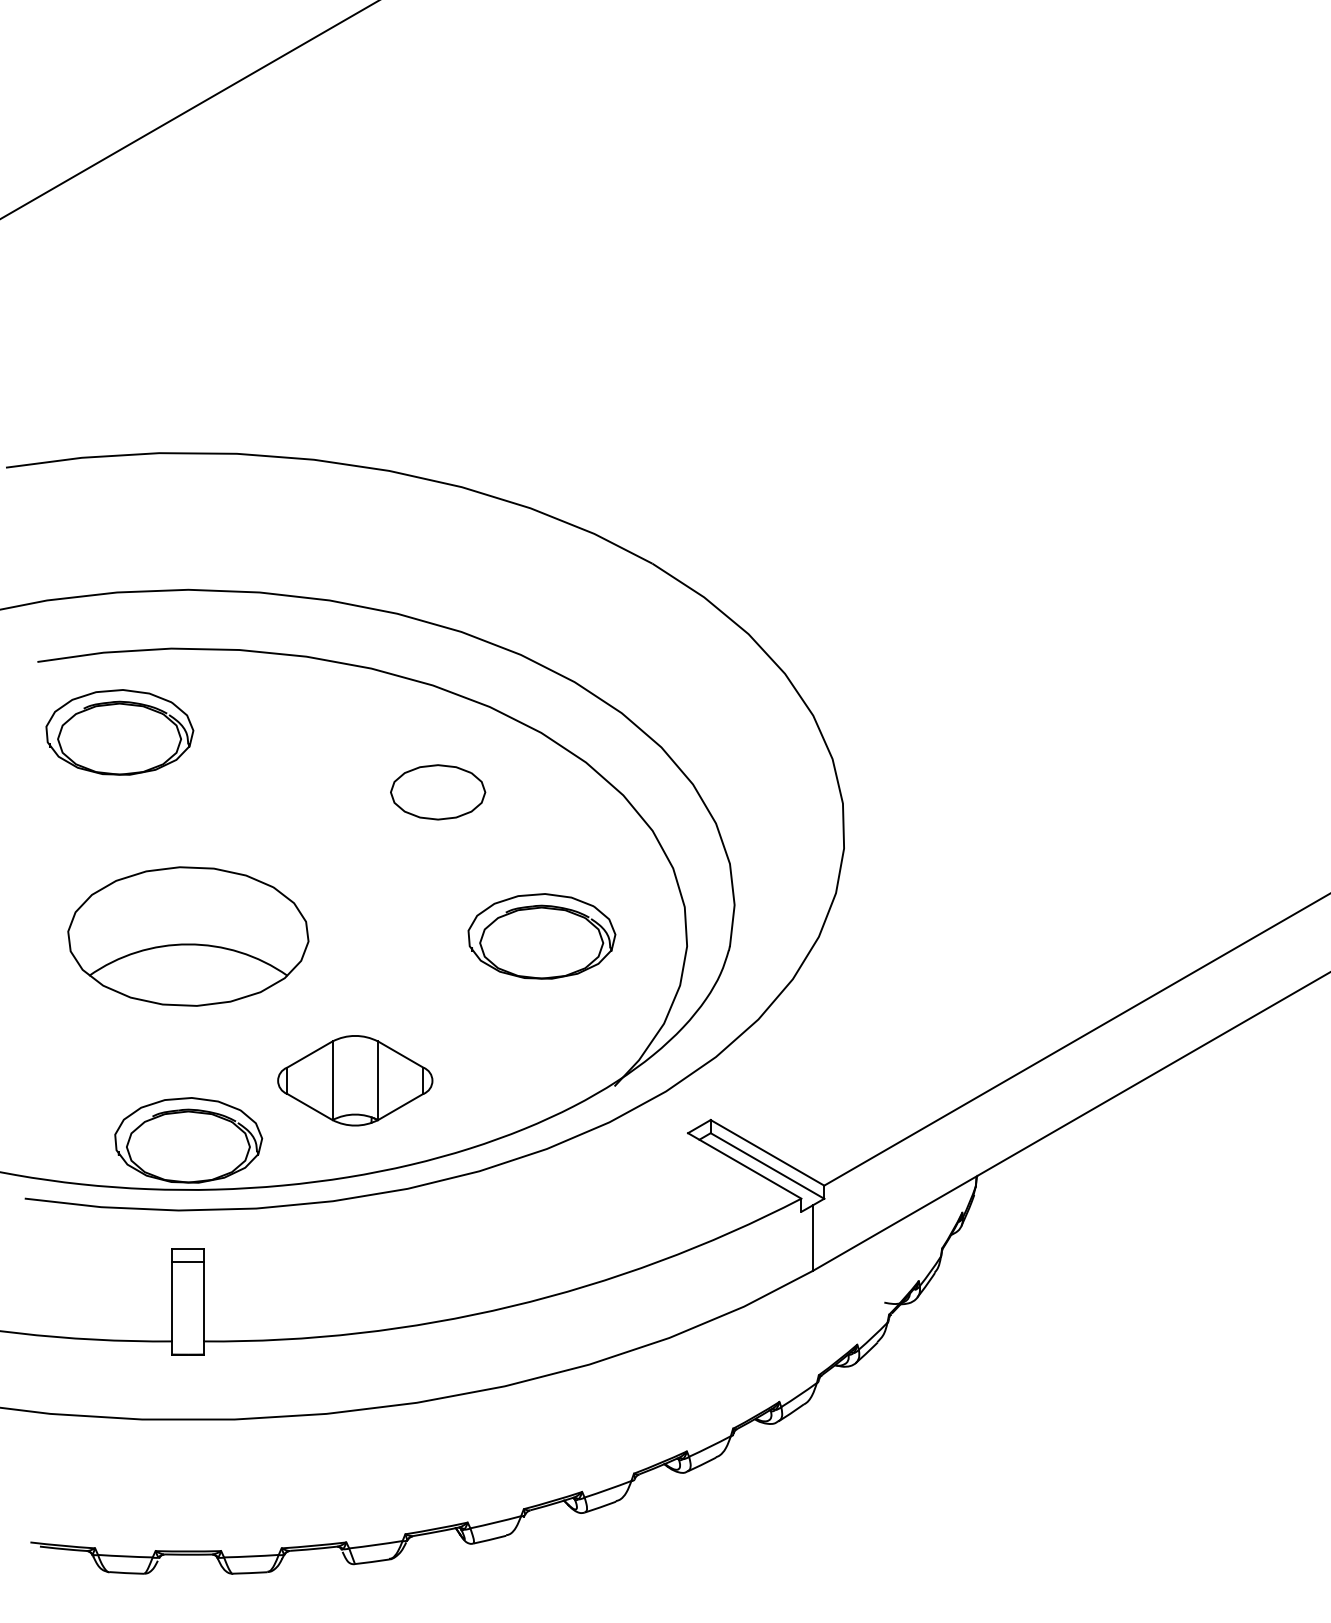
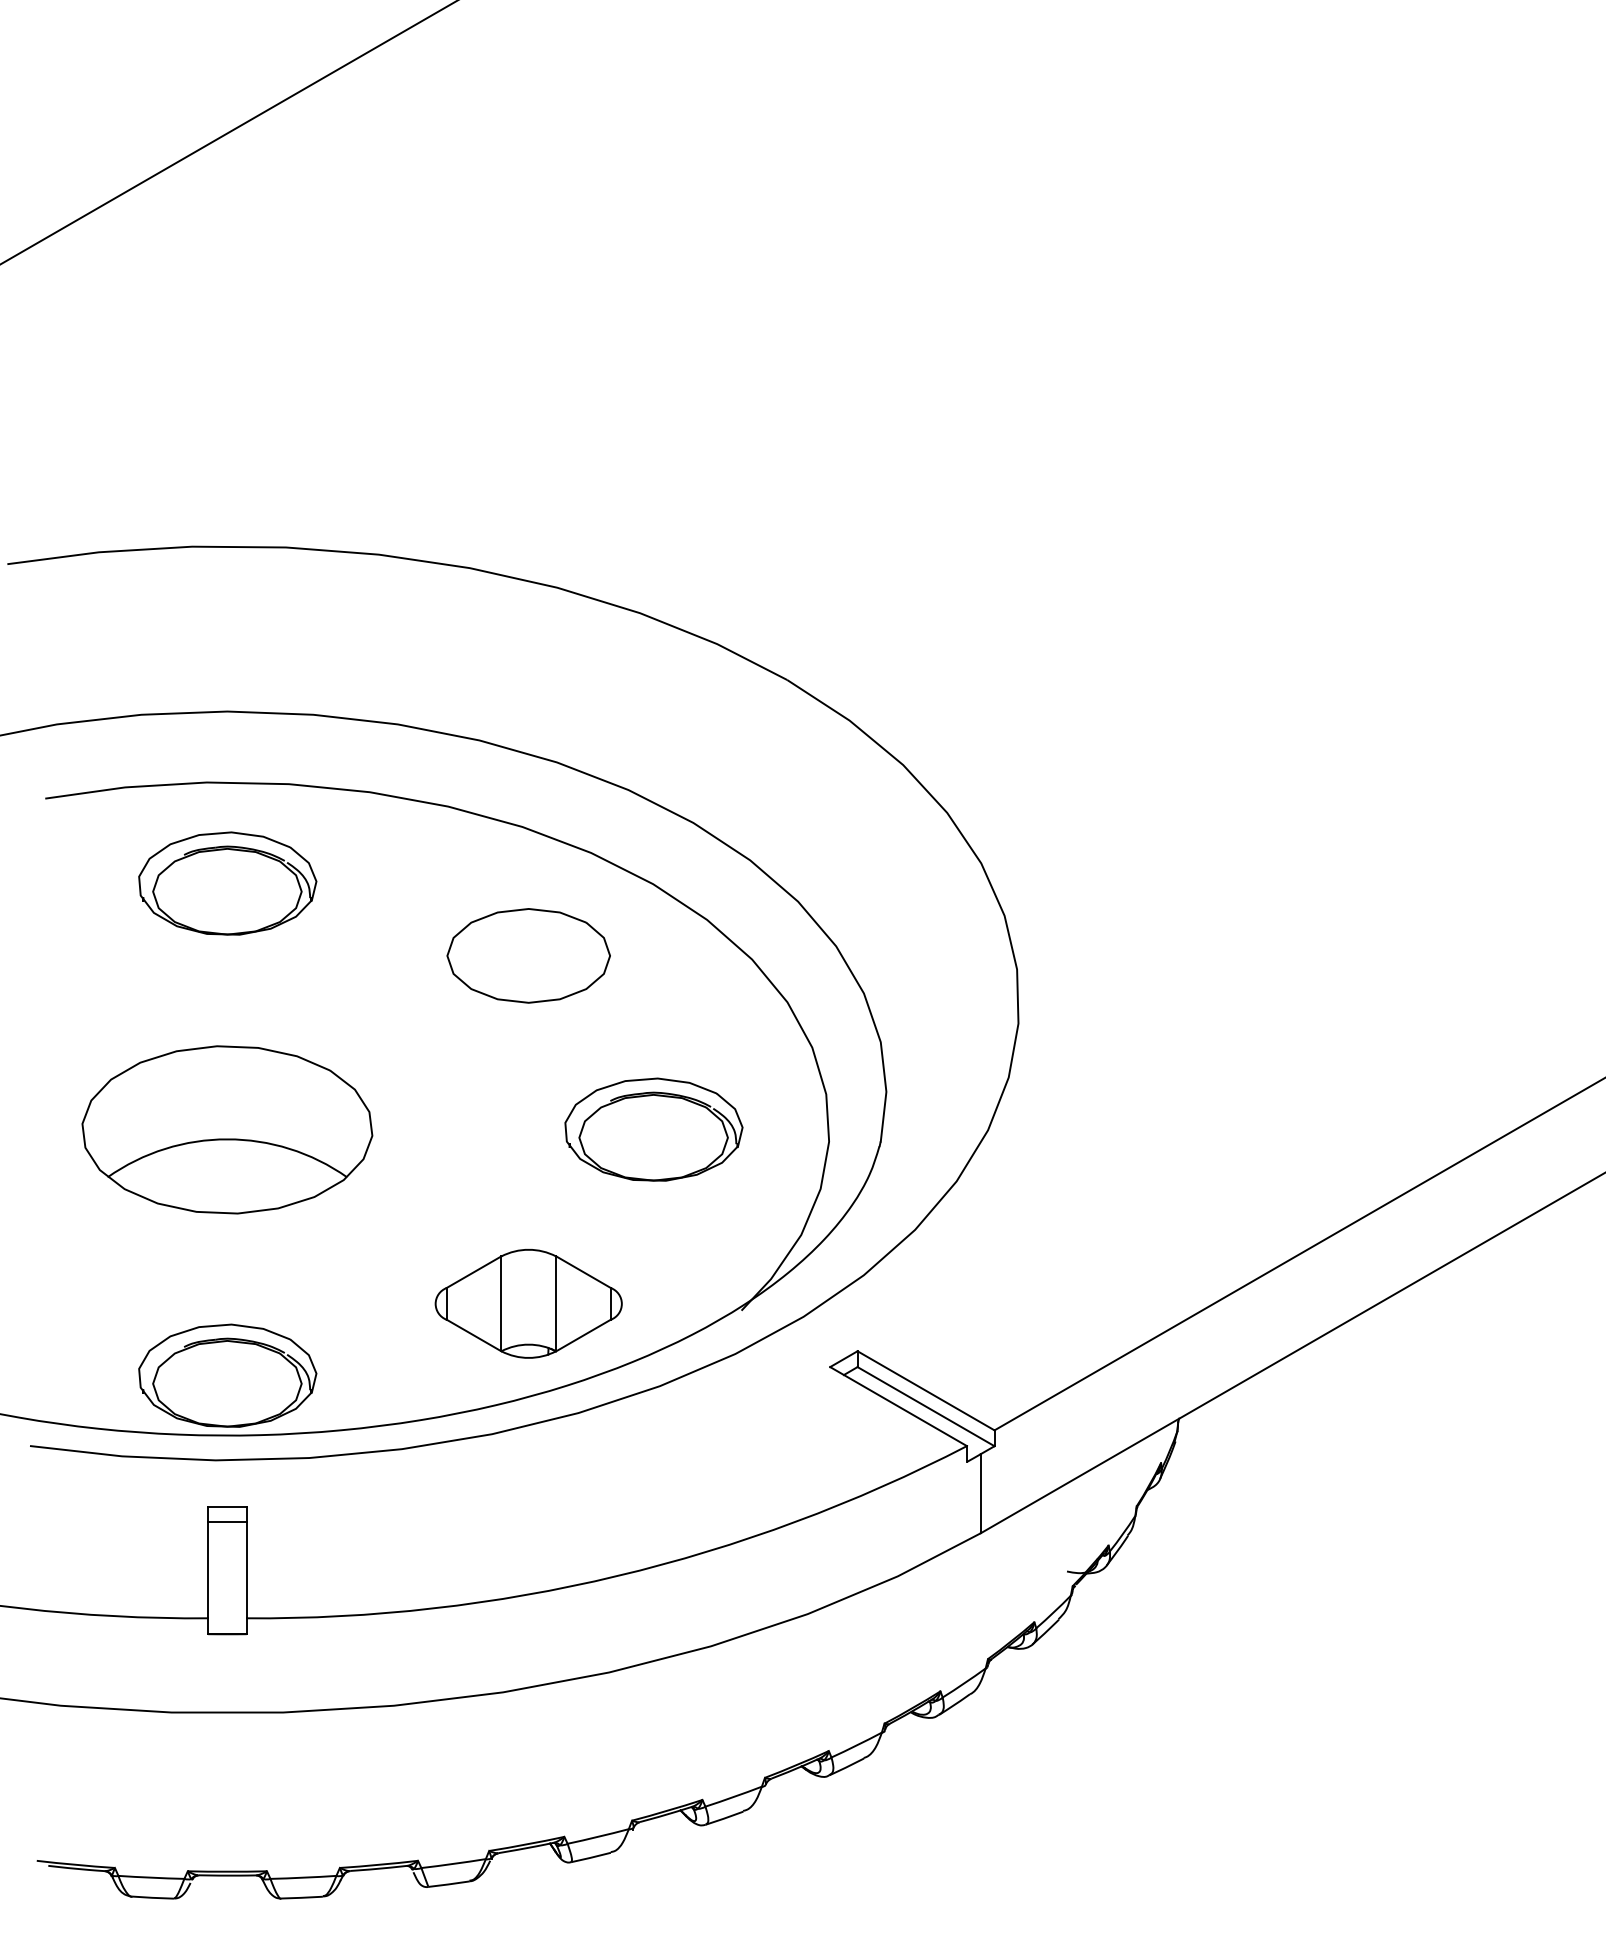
part: (119, 732) -> (227, 883), moved
part: (437, 792) -> (528, 955), size x1.43
part: (355, 1080) -> (528, 1303), moved

